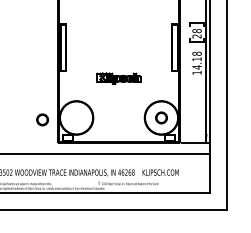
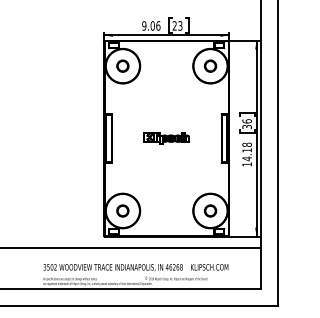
text: (196, 34) -> (246, 124), 28 -> 36
part: (118, 78) -> (166, 138), moved
circle: (42, 119) -> (122, 210), moved

